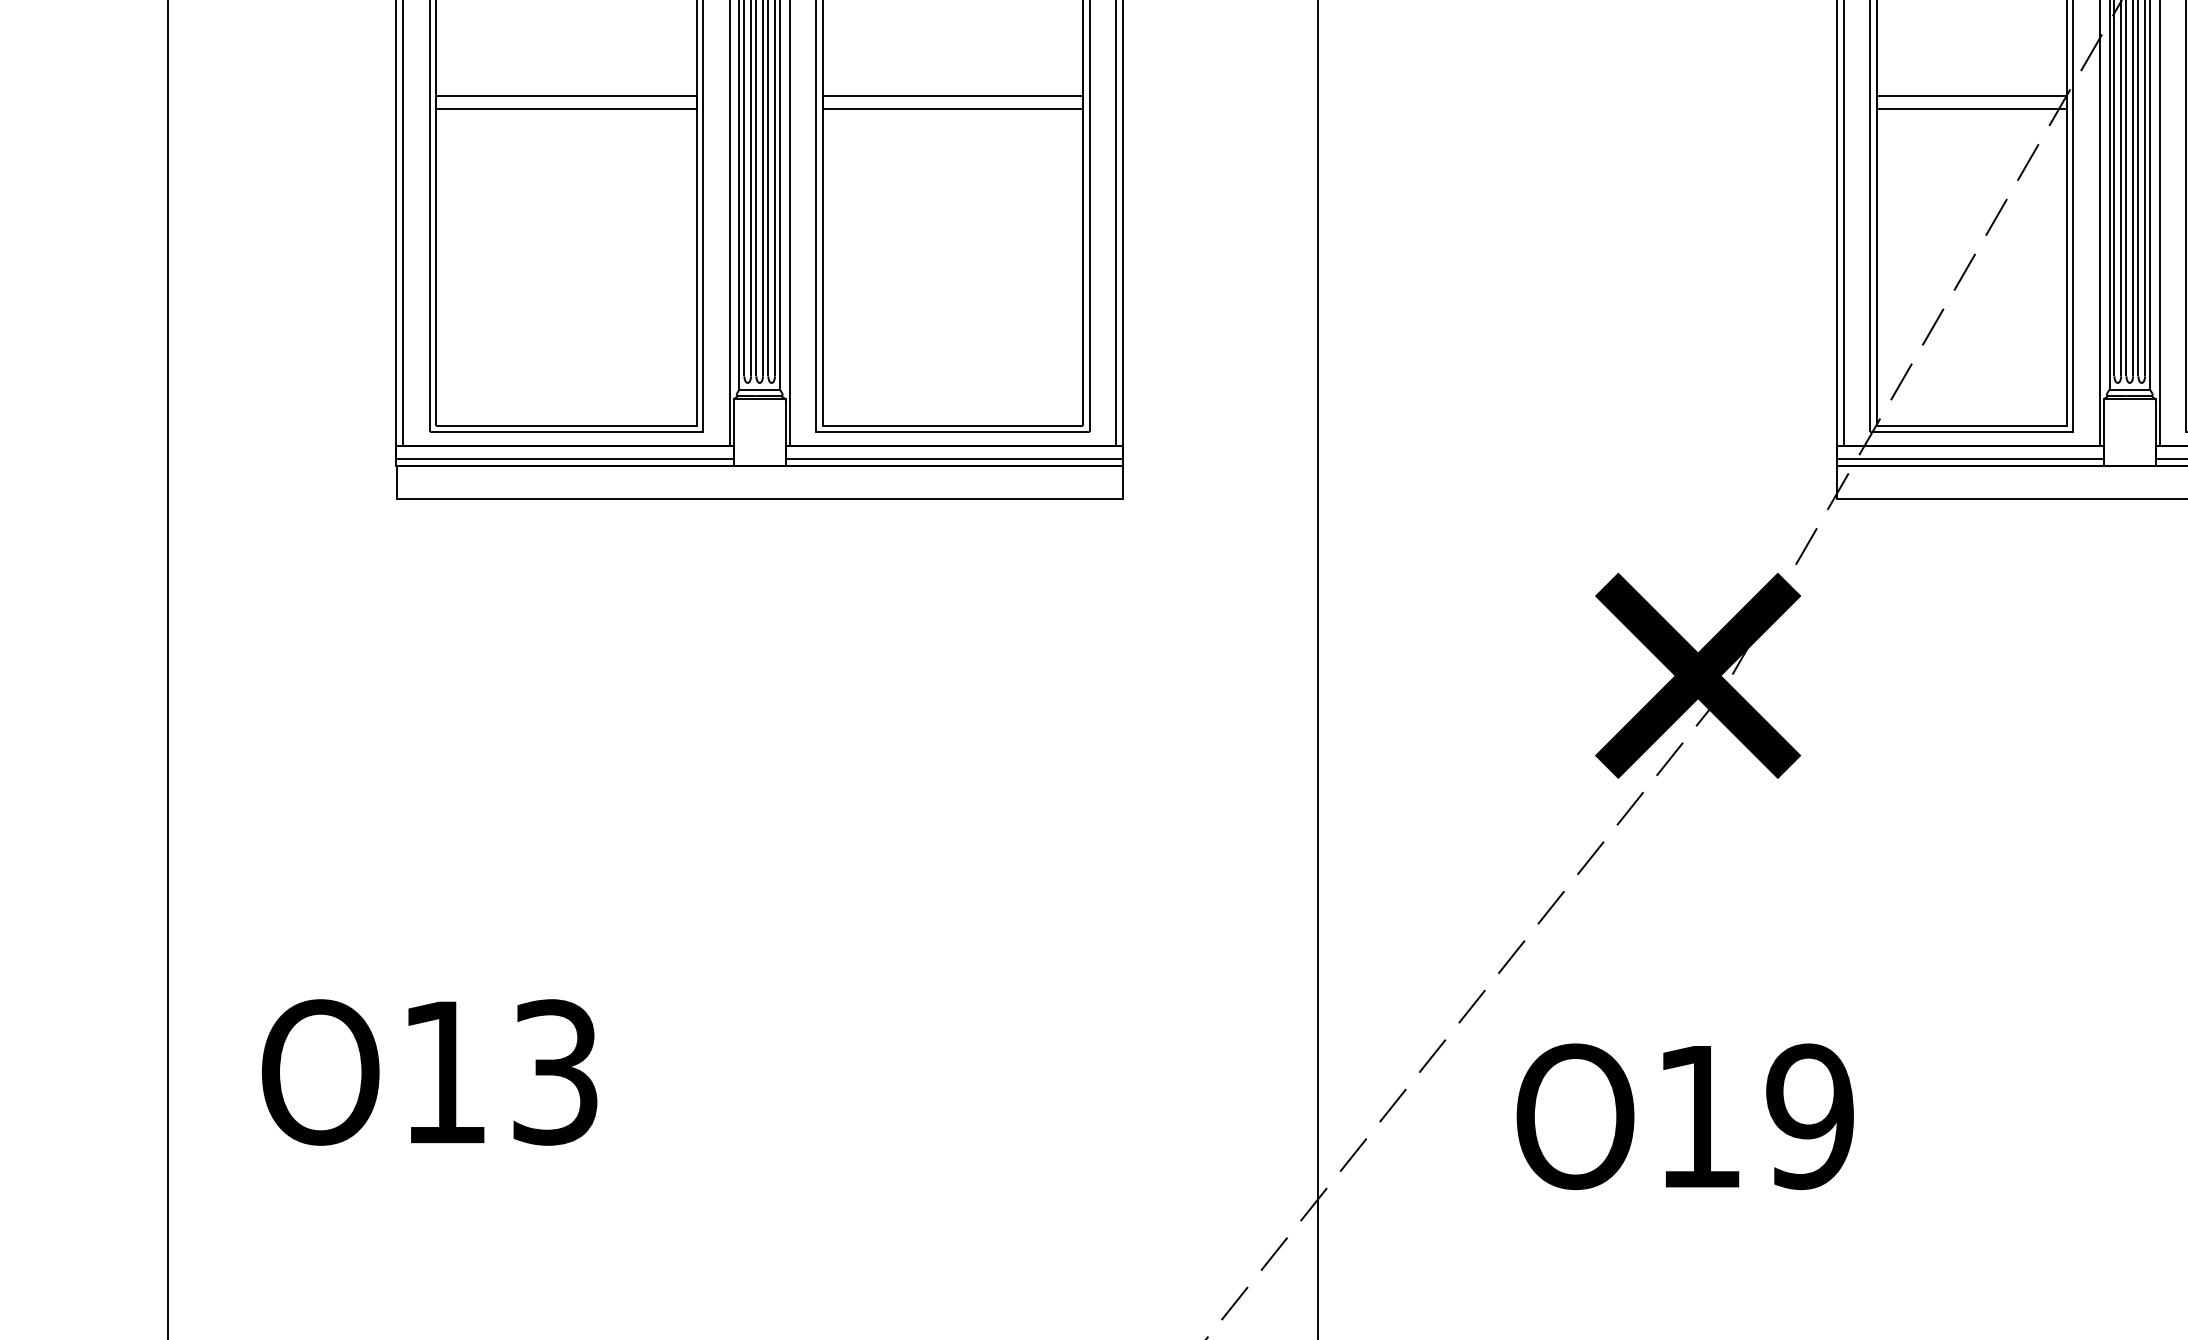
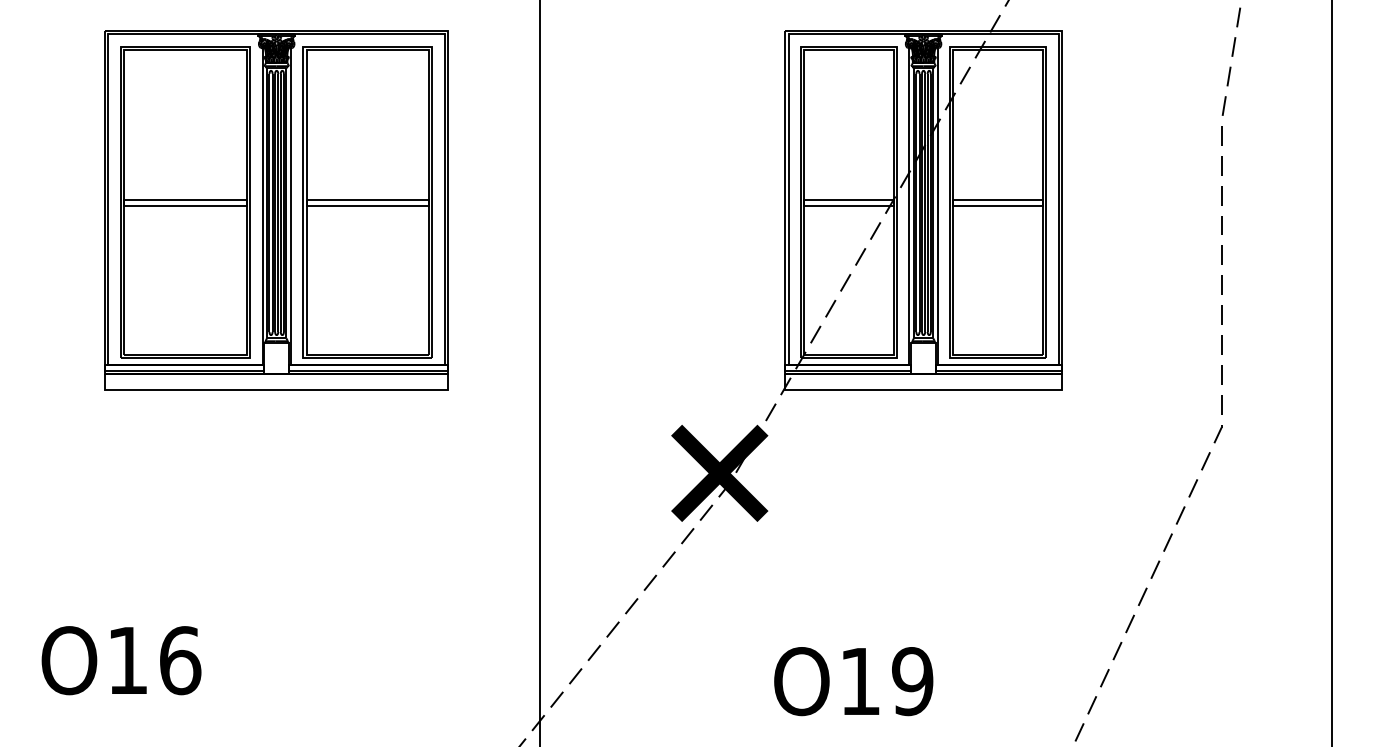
text: (555, 1072) -> (180, 660), O13 -> O16
text: (1684, 1116) -> (853, 681), moved

